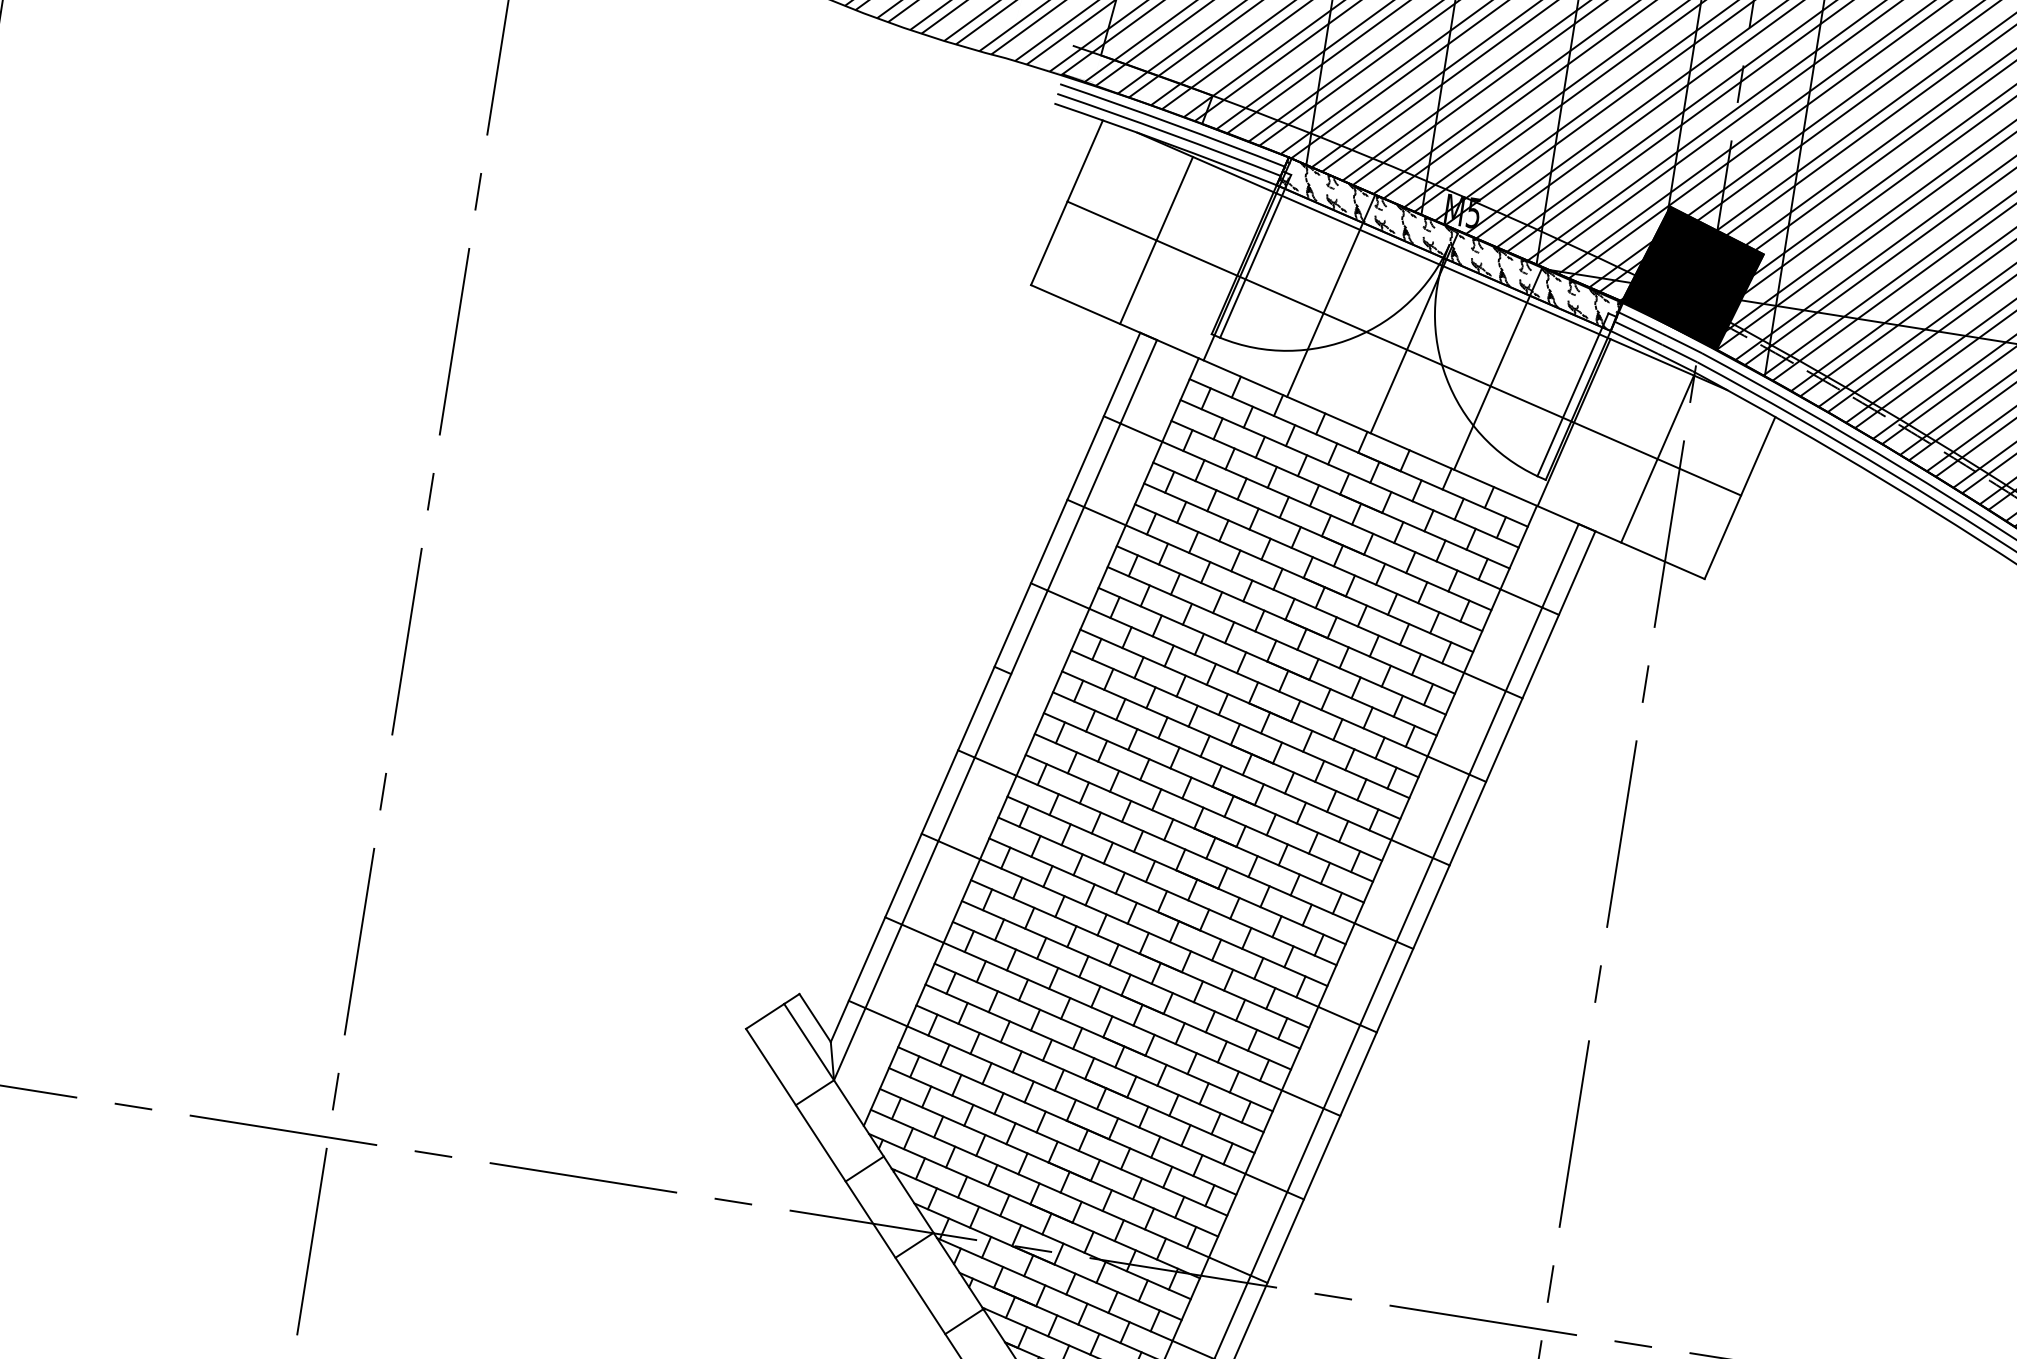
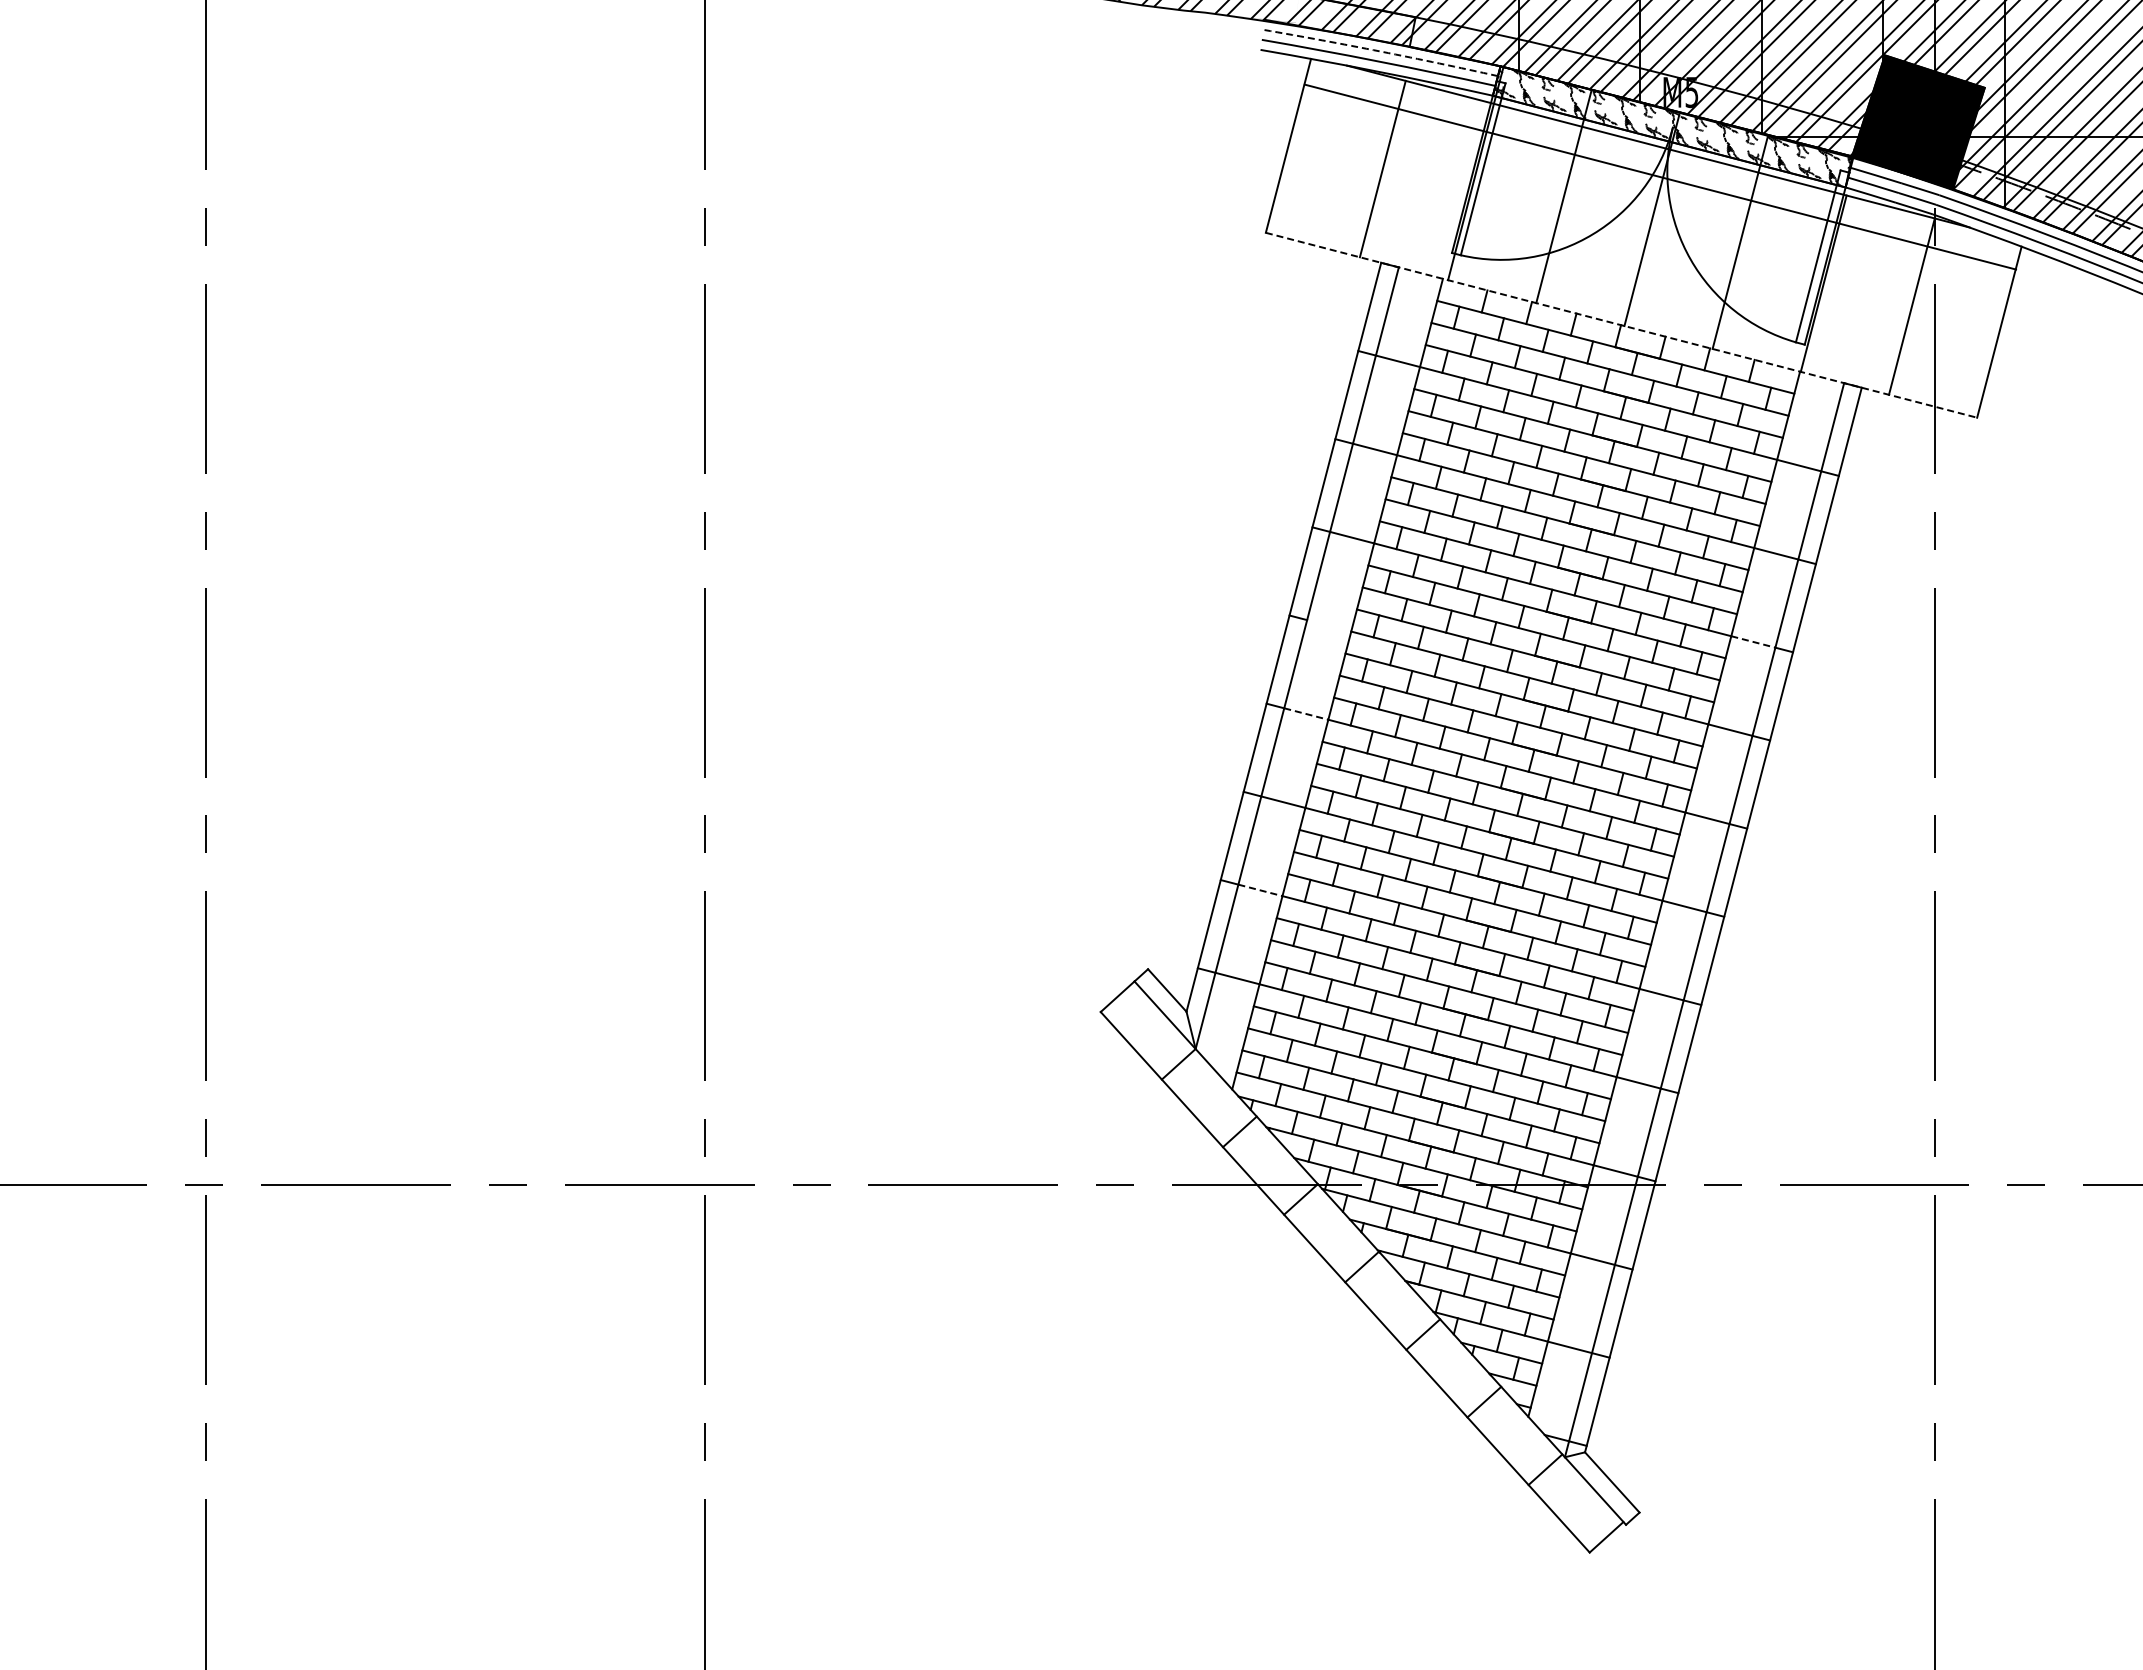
arc: (1172, 123) -> (1380, 51), solid -> dashed
line: (1404, 347) -> (1660, 176), moved
line: (1368, 432) -> (1622, 325), solid -> dashed
line: (1448, 765) -> (1753, 641), solid -> dashed
line: (995, 767) -> (1306, 714), solid -> dashed
line: (922, 933) -> (1260, 890), solid -> dashed

